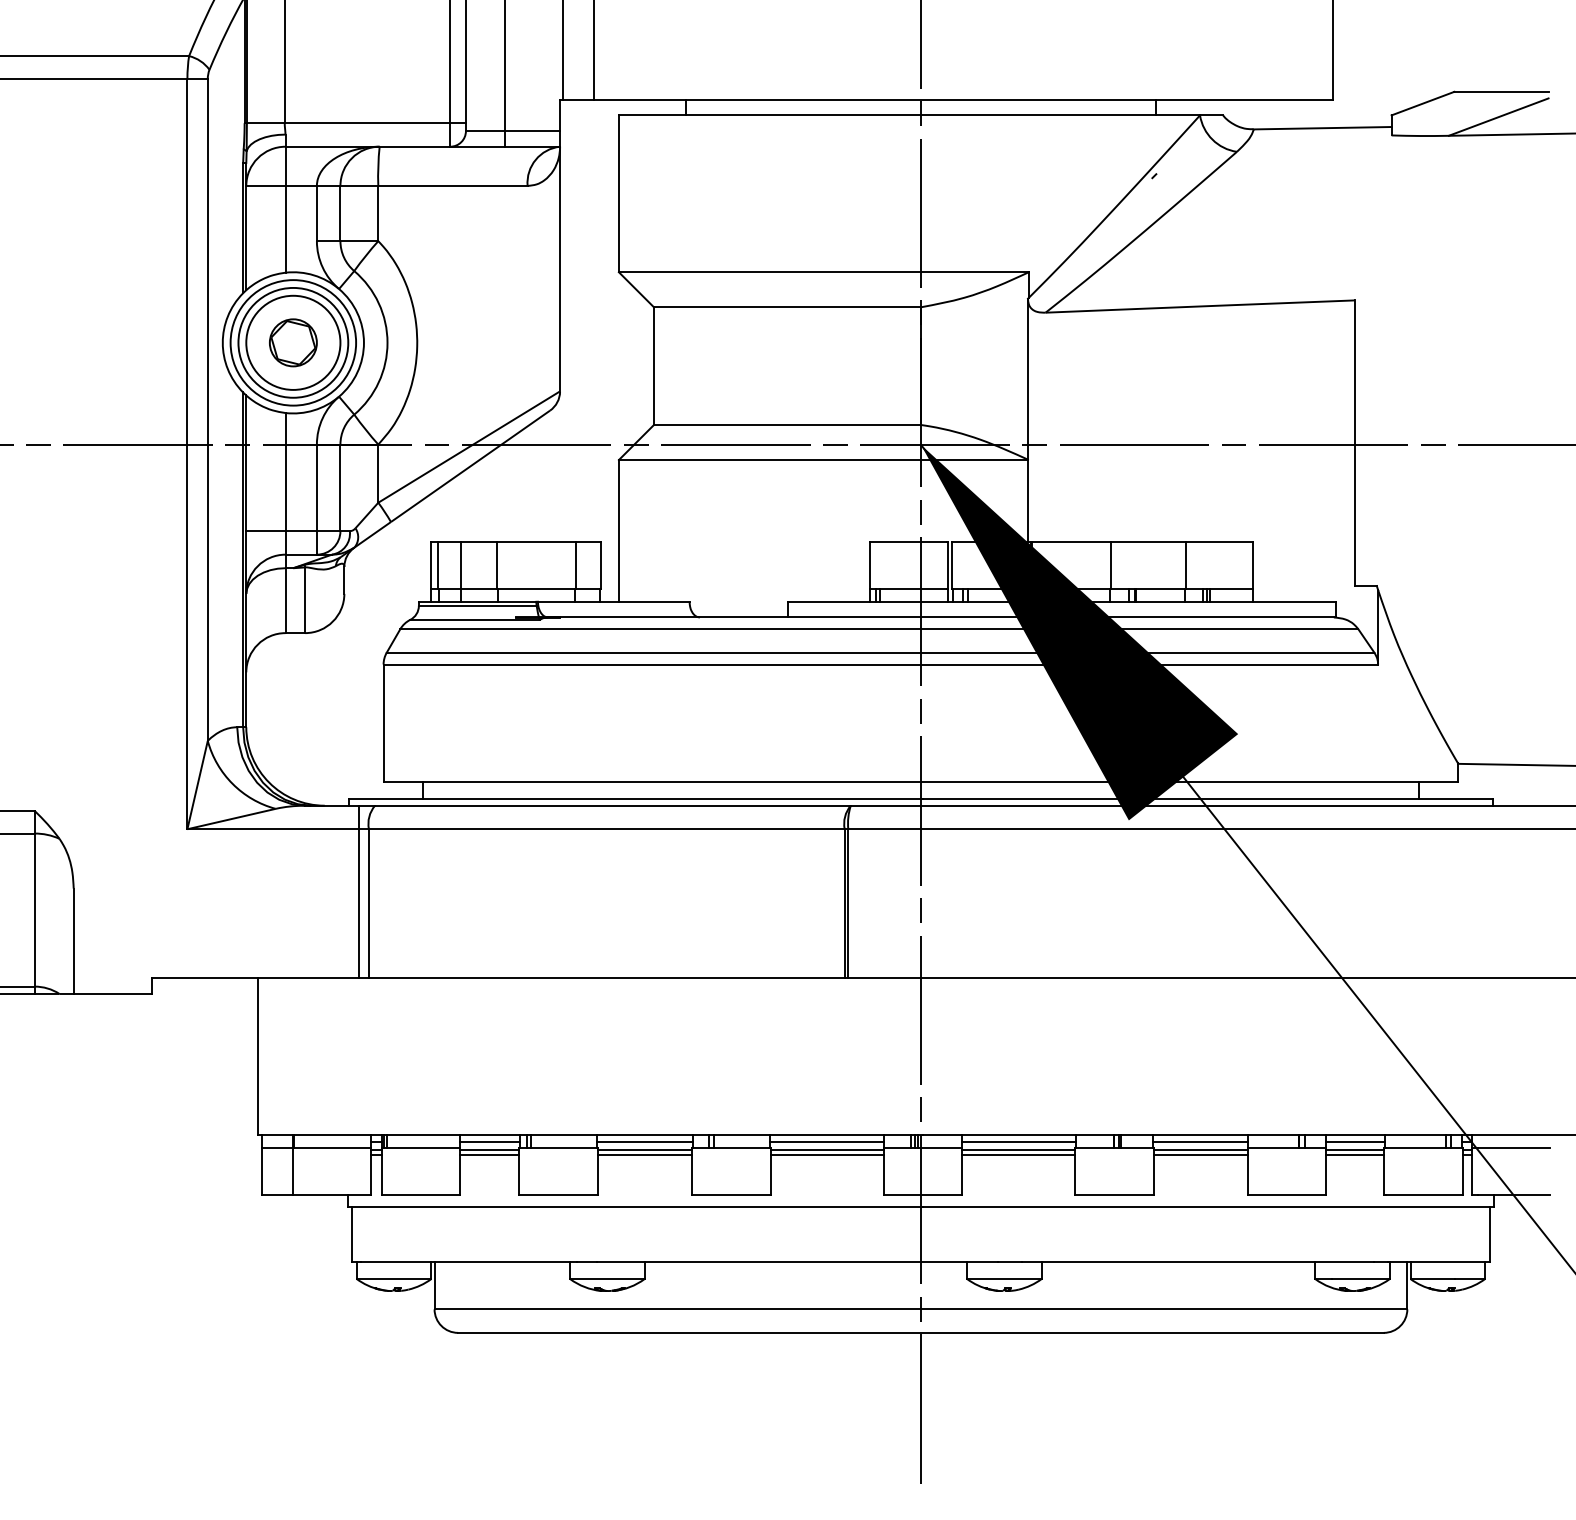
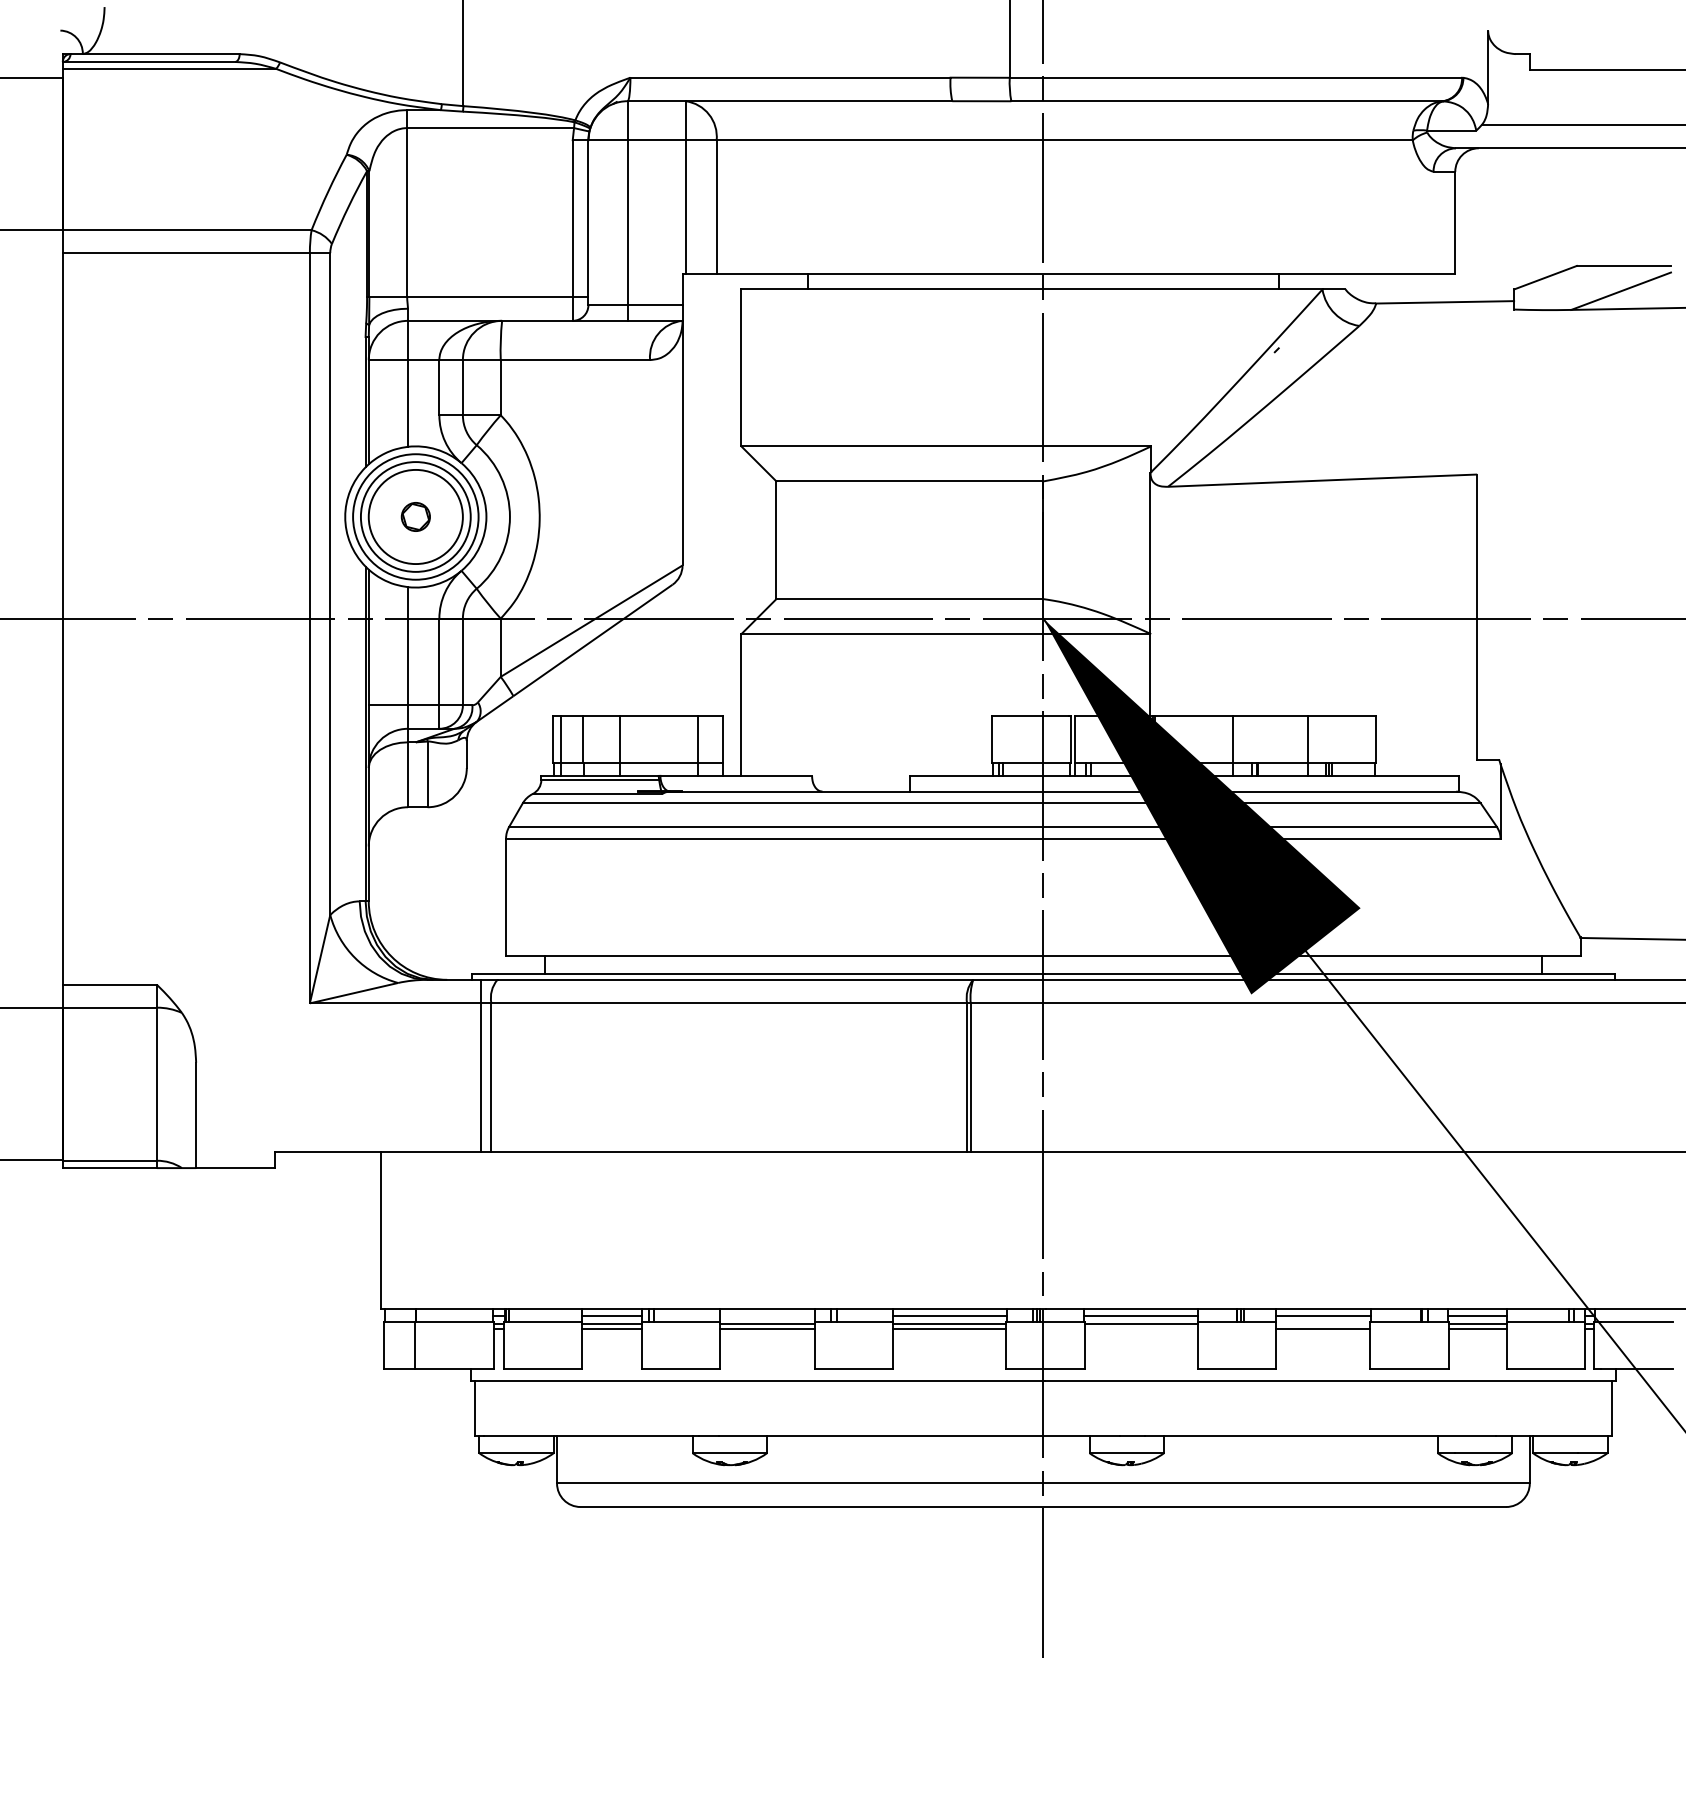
part: (293, 342) -> (415, 516), size x0.6
line: (645, 1142) -> (767, 1316), removed
line: (1201, 1150) -> (1323, 1324), removed
line: (1018, 1155) -> (1140, 1329), removed

